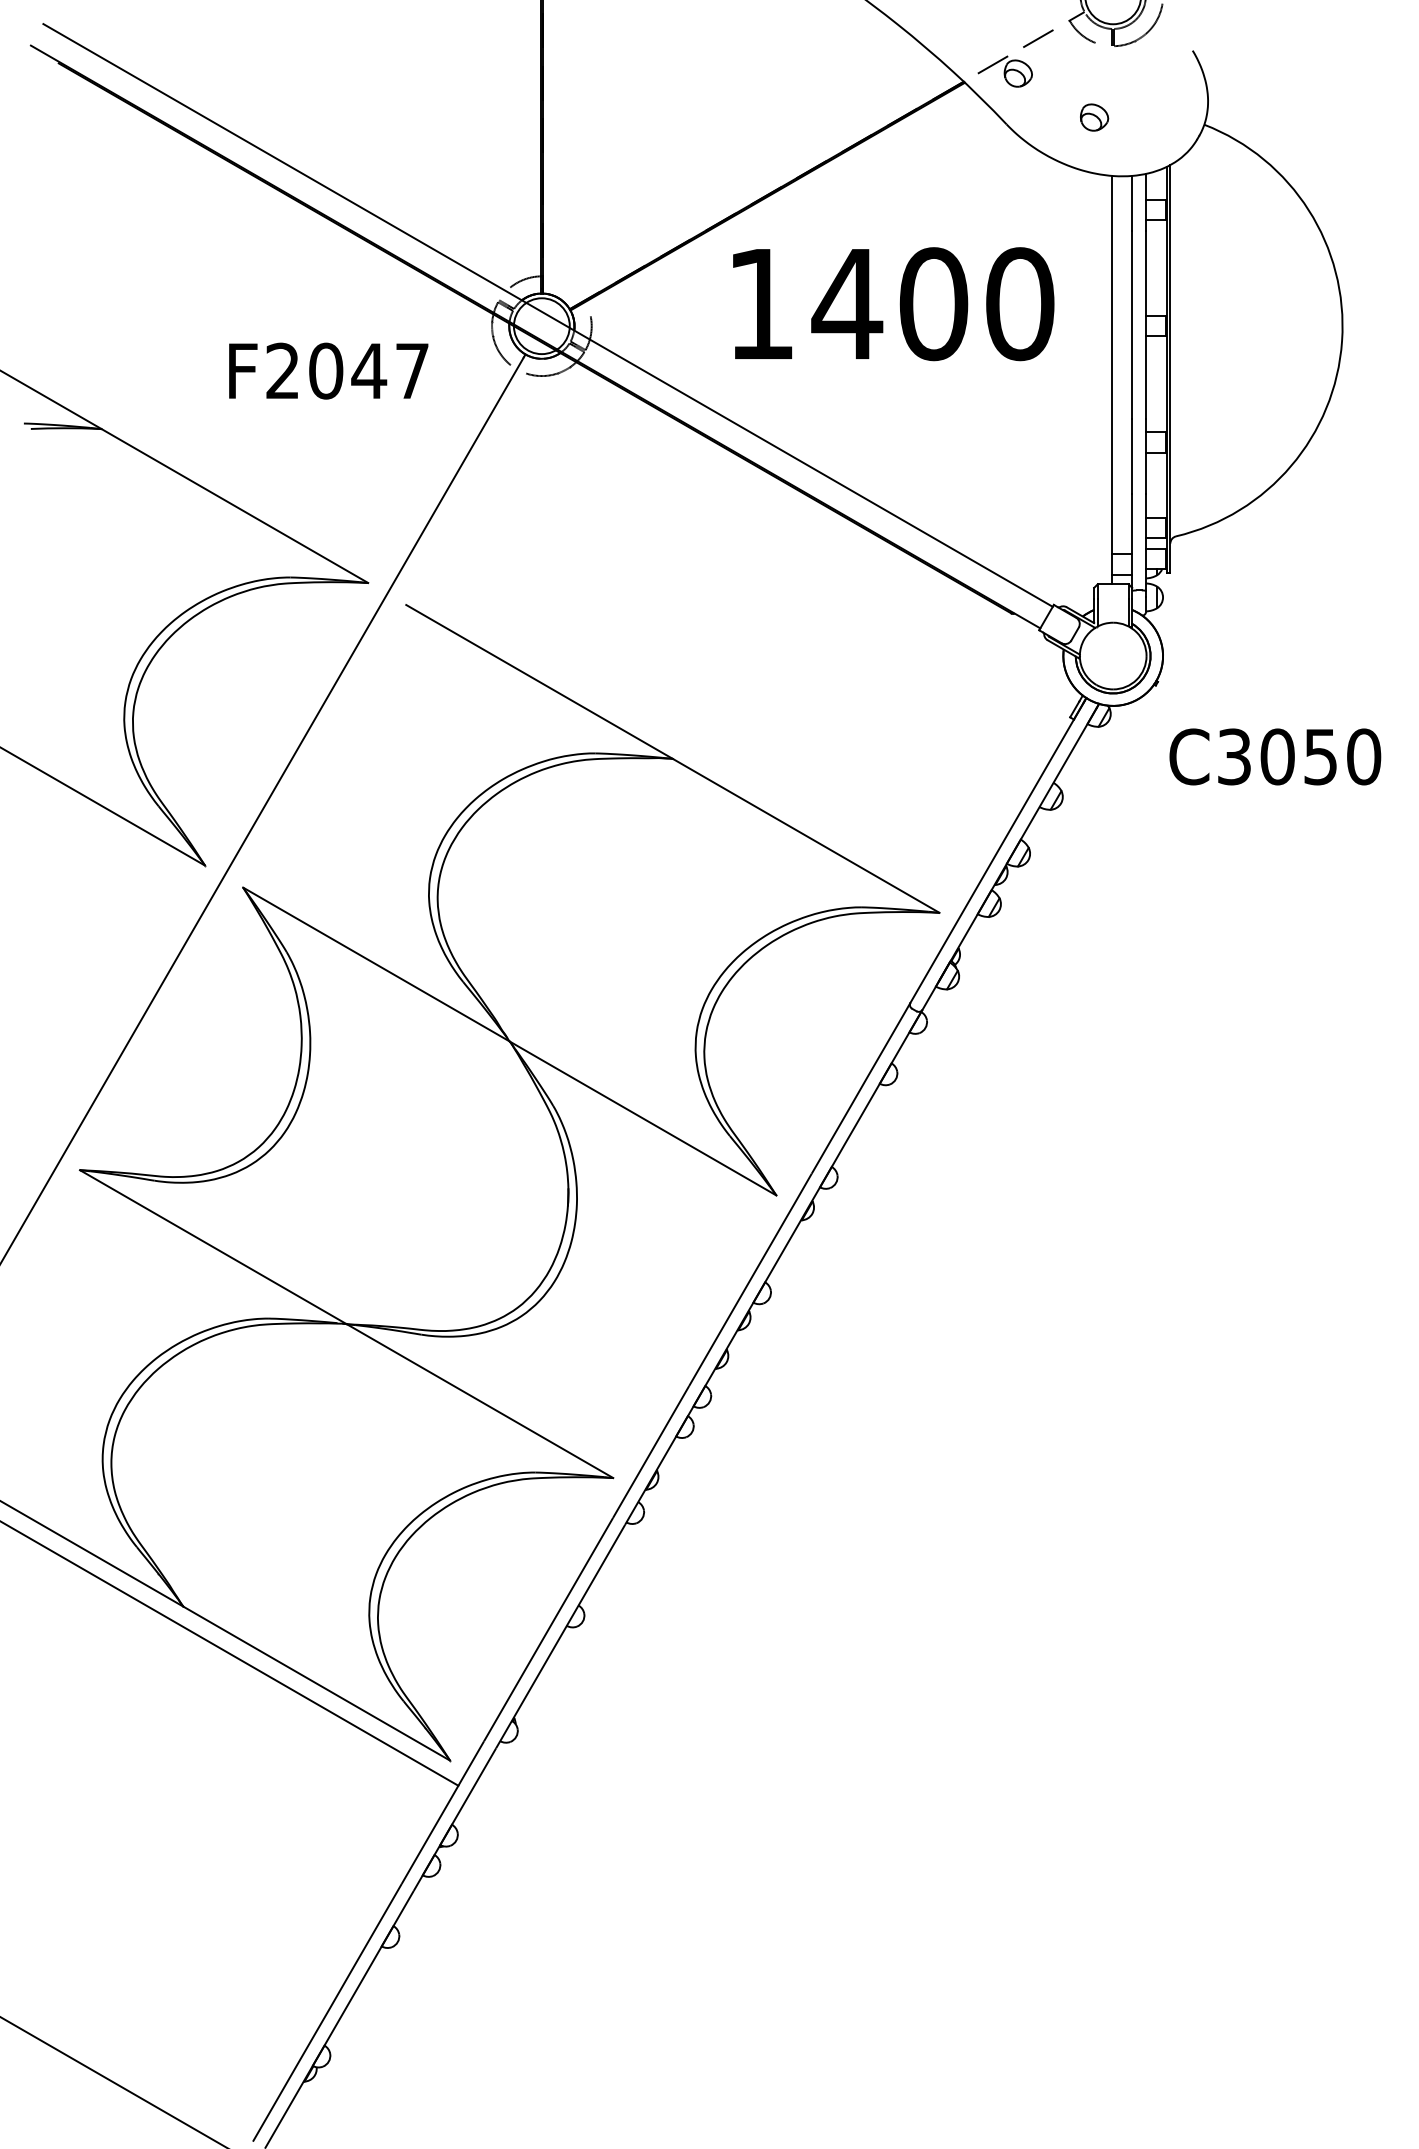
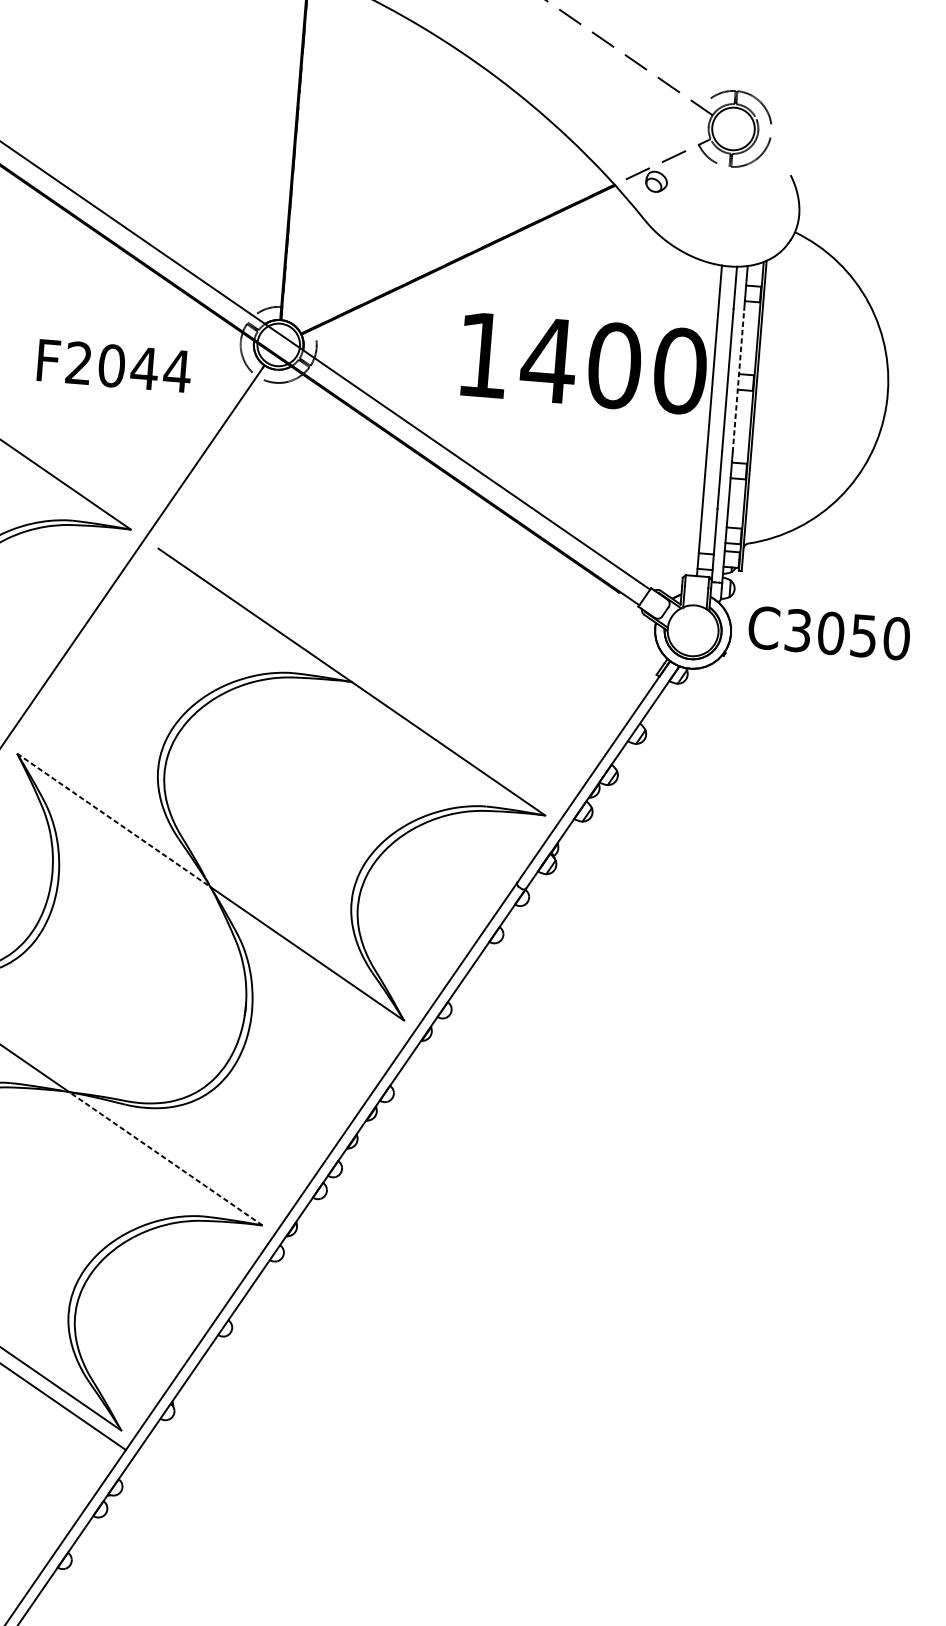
part: (1094, 117) -> (711, 220), removed
text: (893, 304) -> (583, 363), moved
line: (1146, 325) -> (738, 381), solid -> dashed
text: (412, 370) -> (177, 370), F2047 -> F2044
text: (1275, 756) -> (829, 632), moved
line: (376, 964) -> (113, 820), solid -> dashed
line: (479, 1401) -> (165, 1159), solid -> dashed

